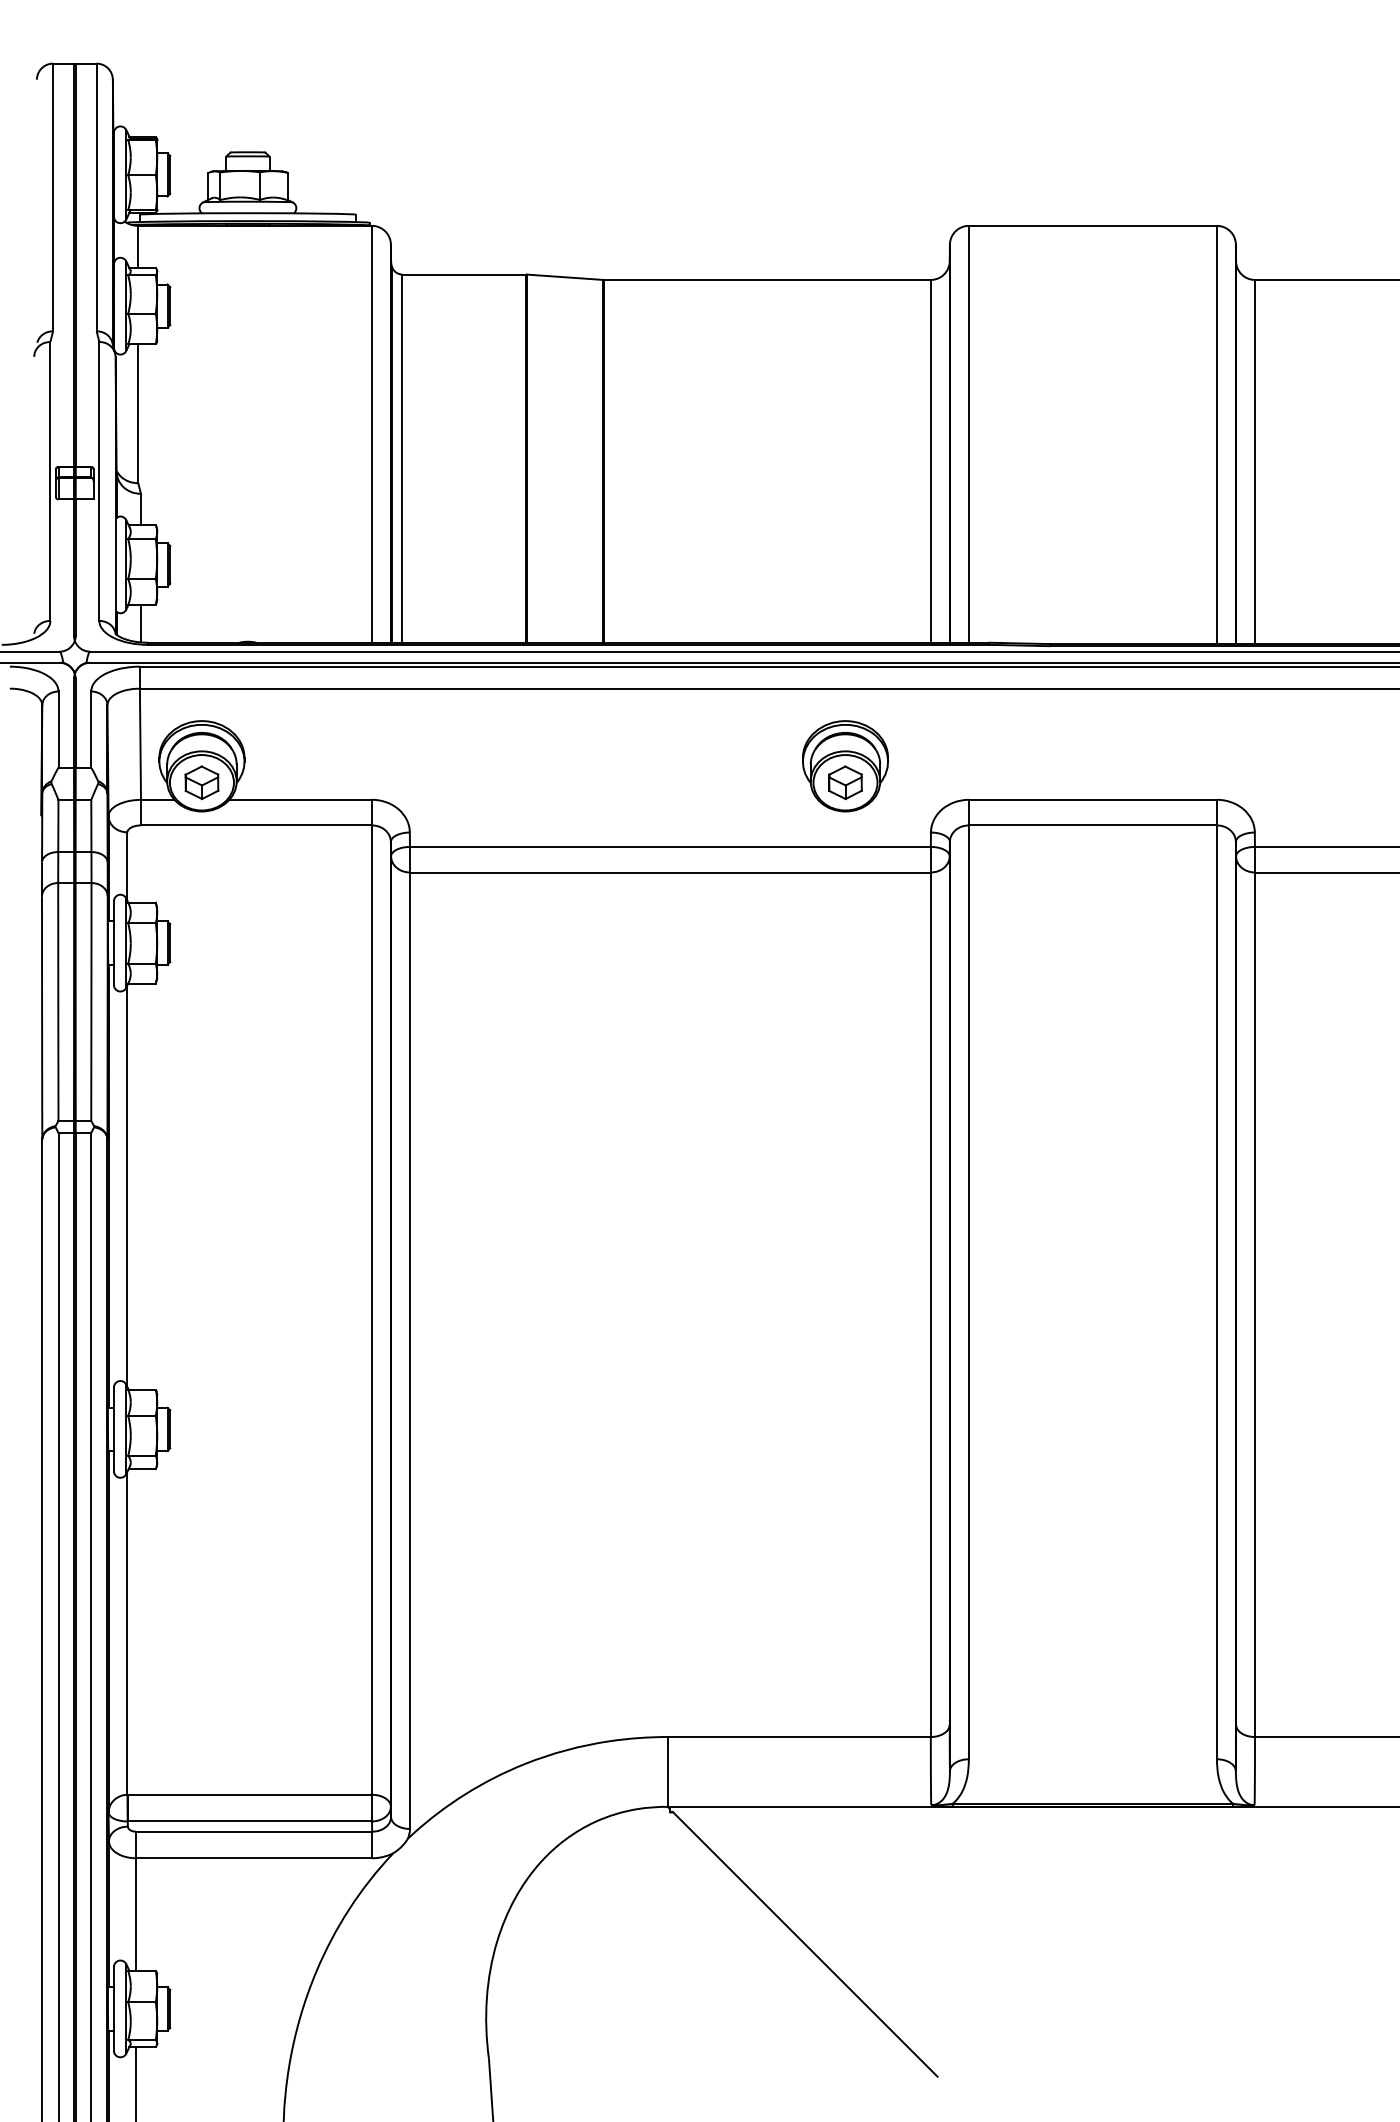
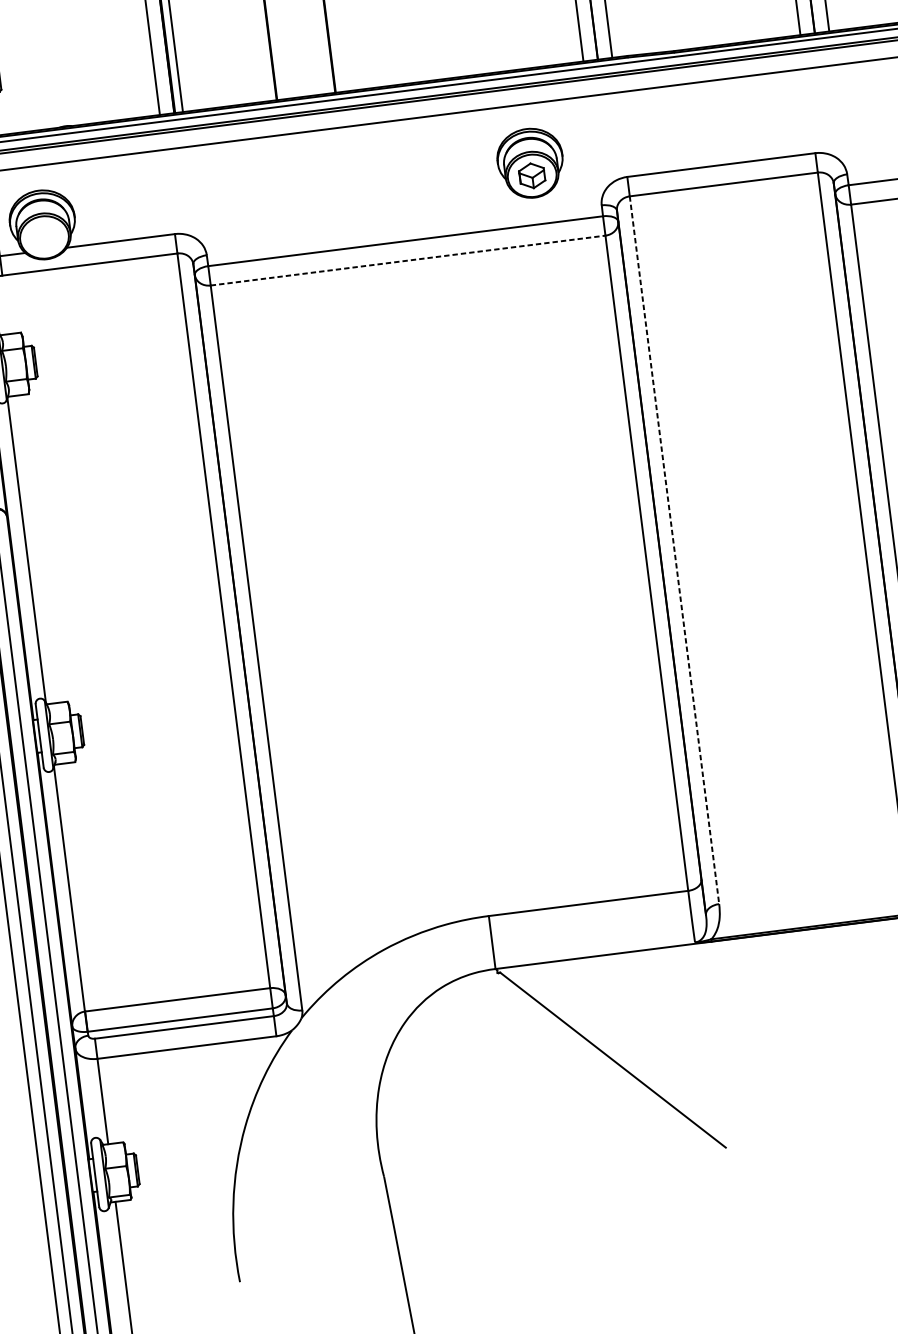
part: (201, 782) -> (44, 237), removed
line: (670, 872) -> (408, 260), solid -> dashed
line: (968, 1292) -> (674, 550), solid -> dashed

